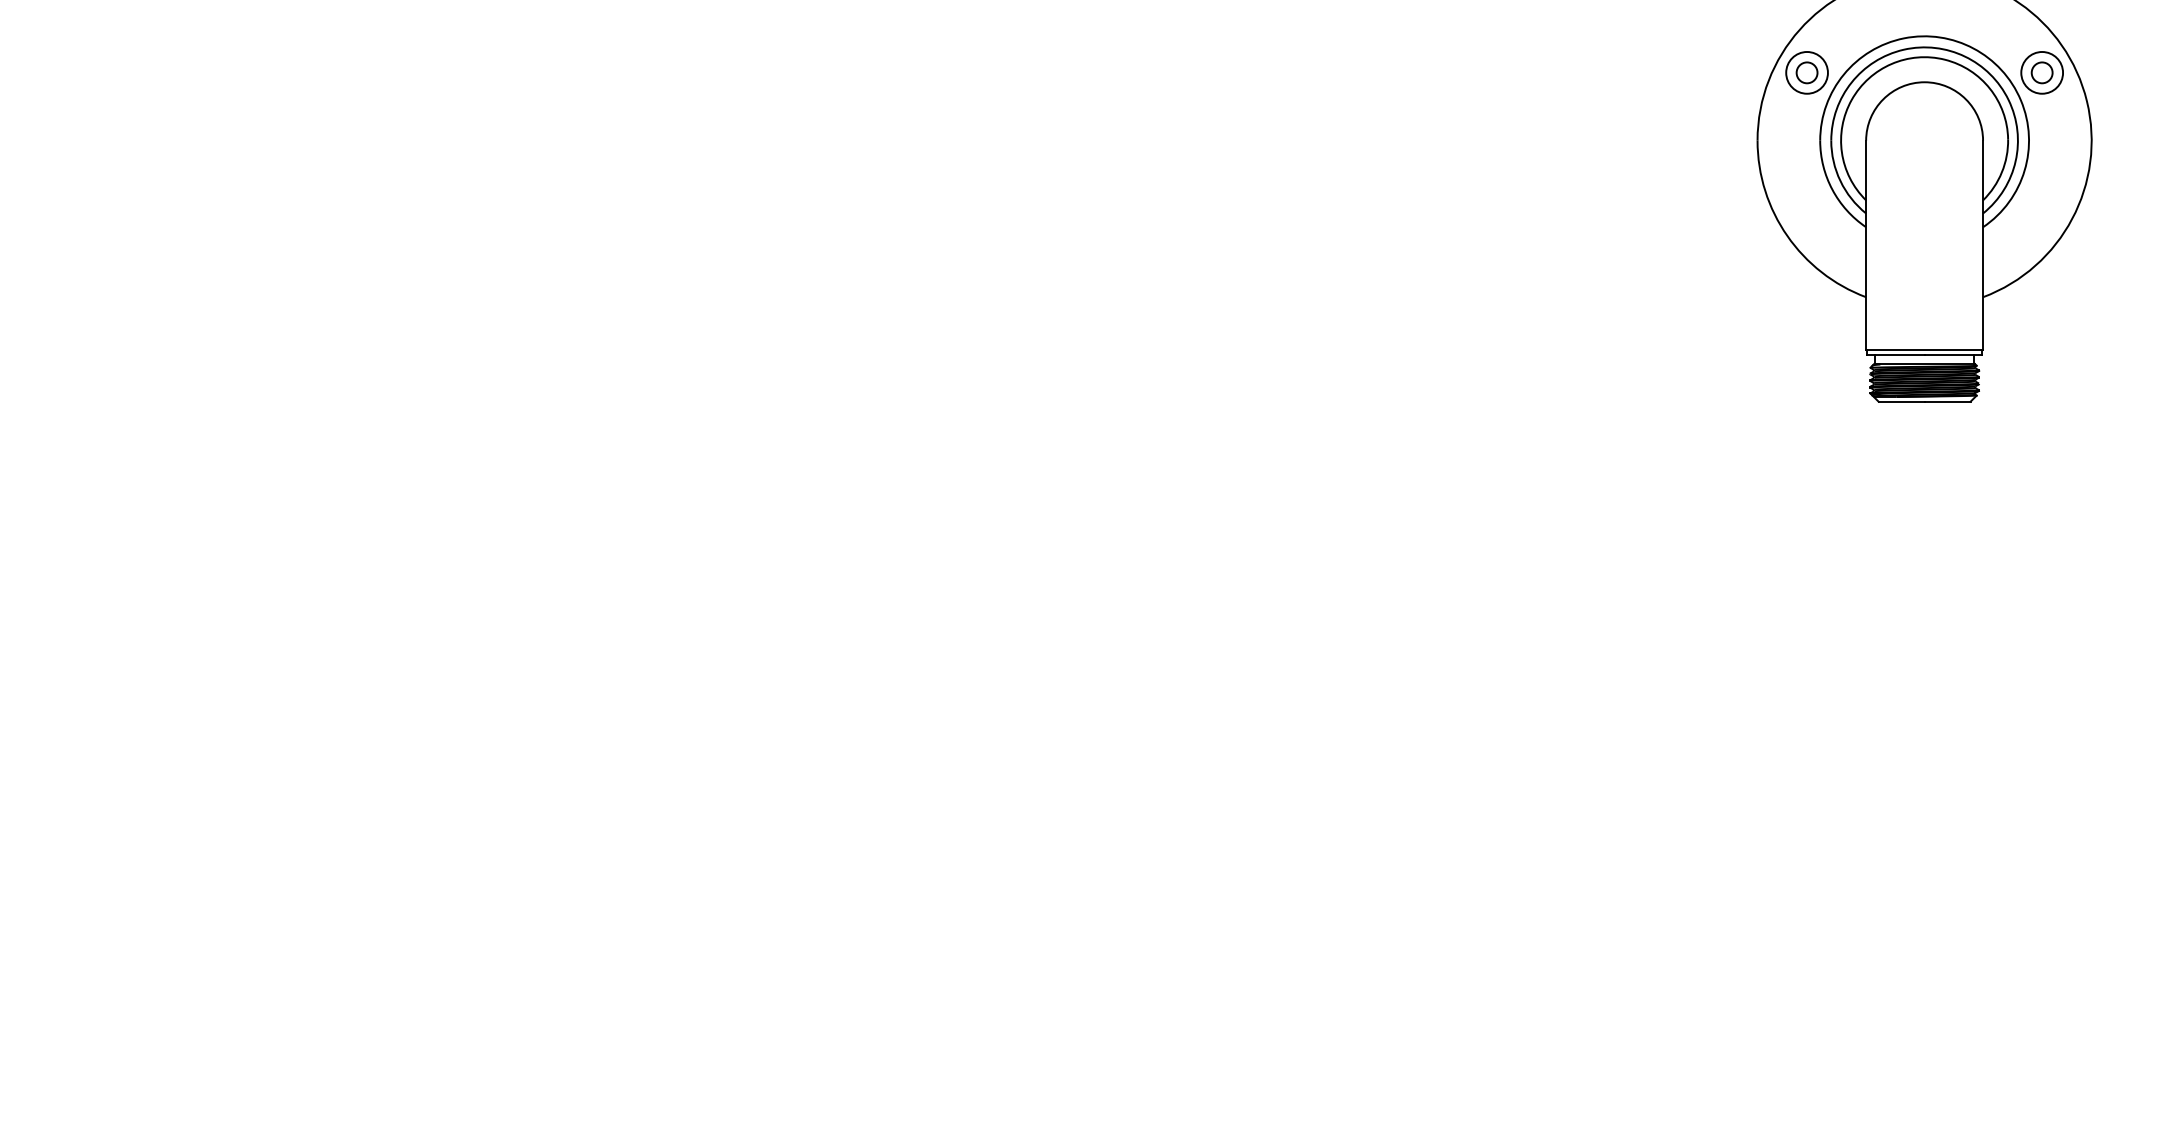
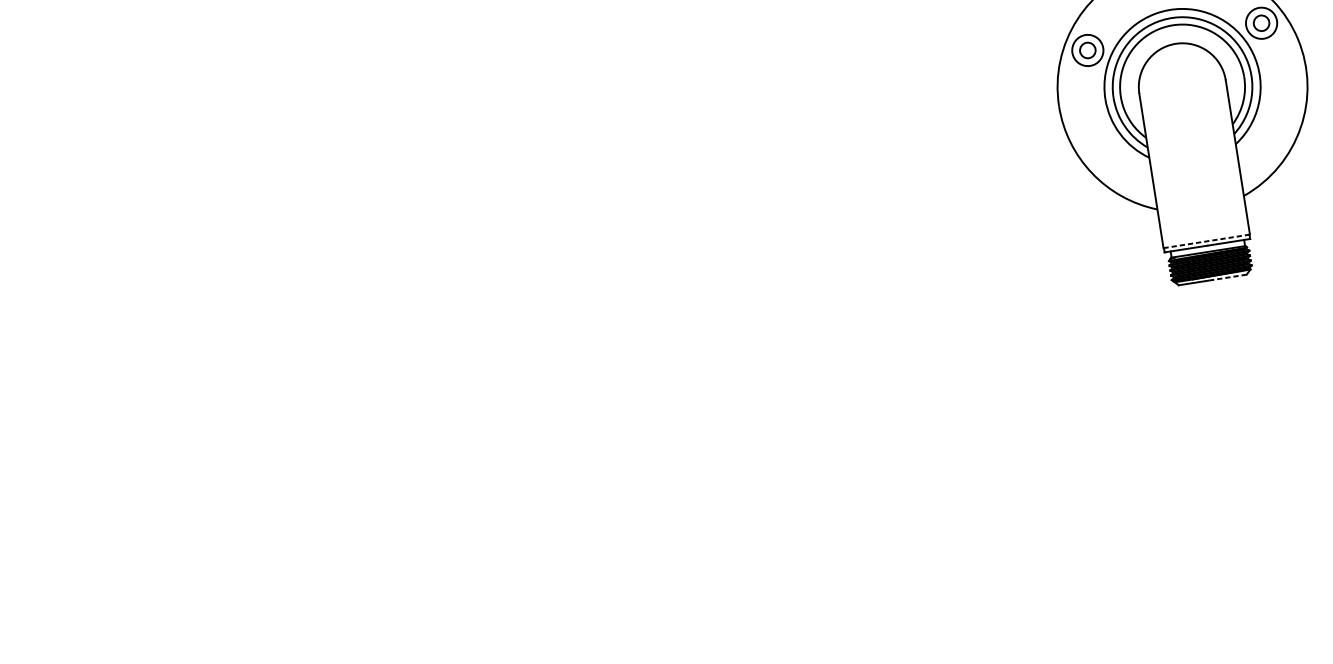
line: (1925, 349) -> (1207, 241), solid -> dashed
line: (1947, 401) -> (1229, 277), solid -> dashed

